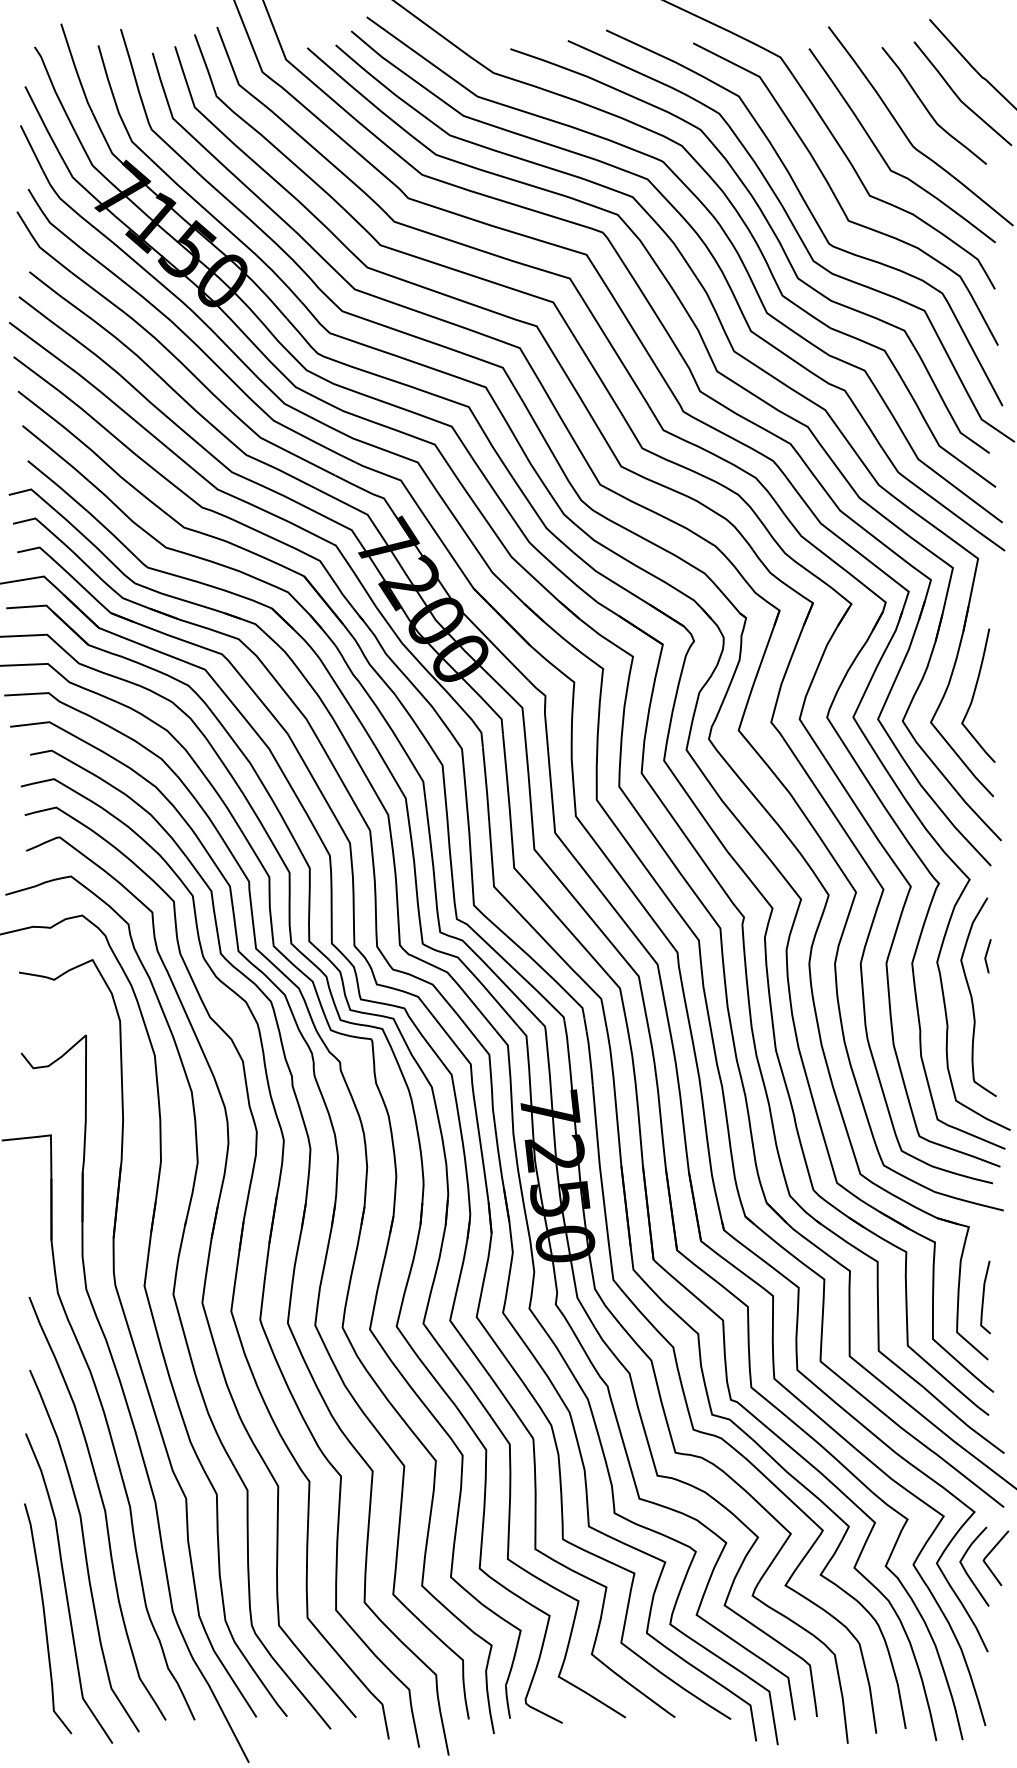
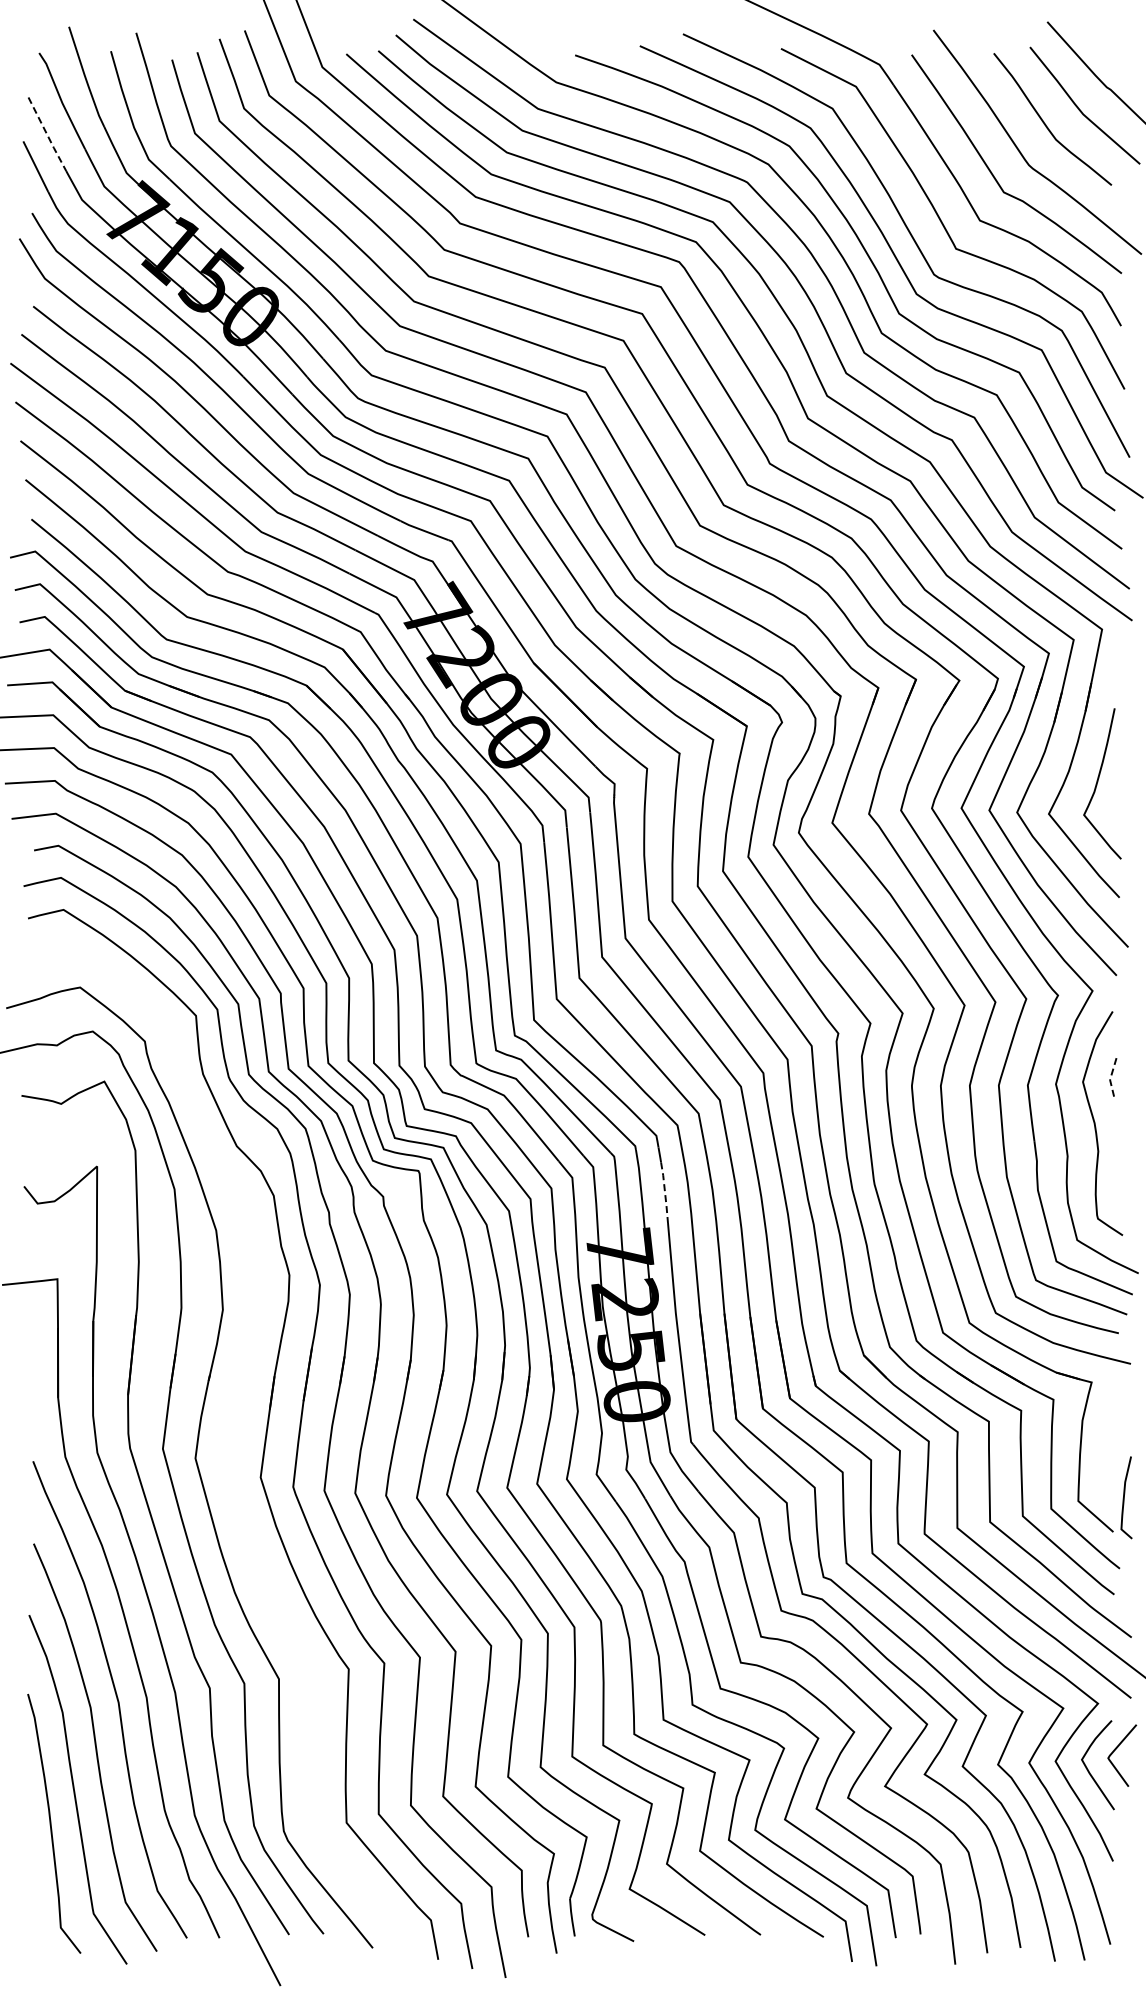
line: (42, 120) -> (47, 135), solid -> dashed
line: (985, 957) -> (1110, 1078), solid -> dashed
line: (590, 1058) -> (665, 1192), solid -> dashed
part: (204, 1278) -> (230, 1440), removed
line: (983, 1297) -> (1124, 1497), moved

